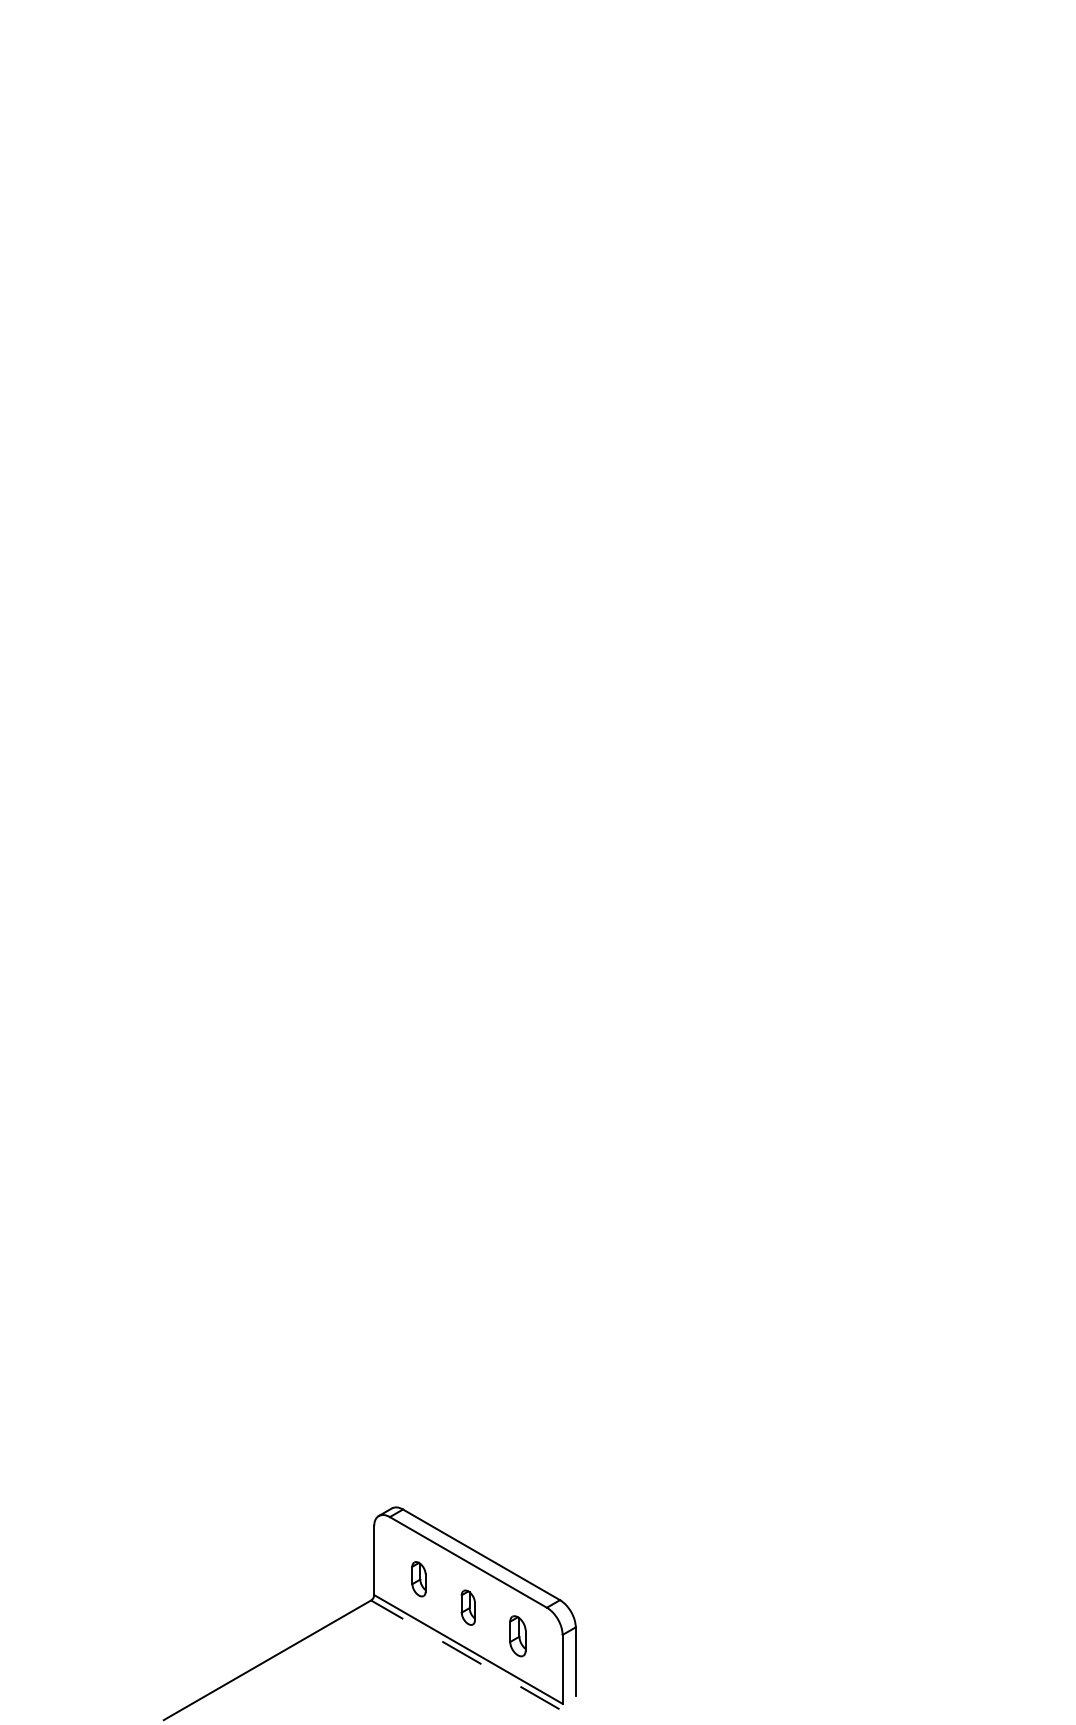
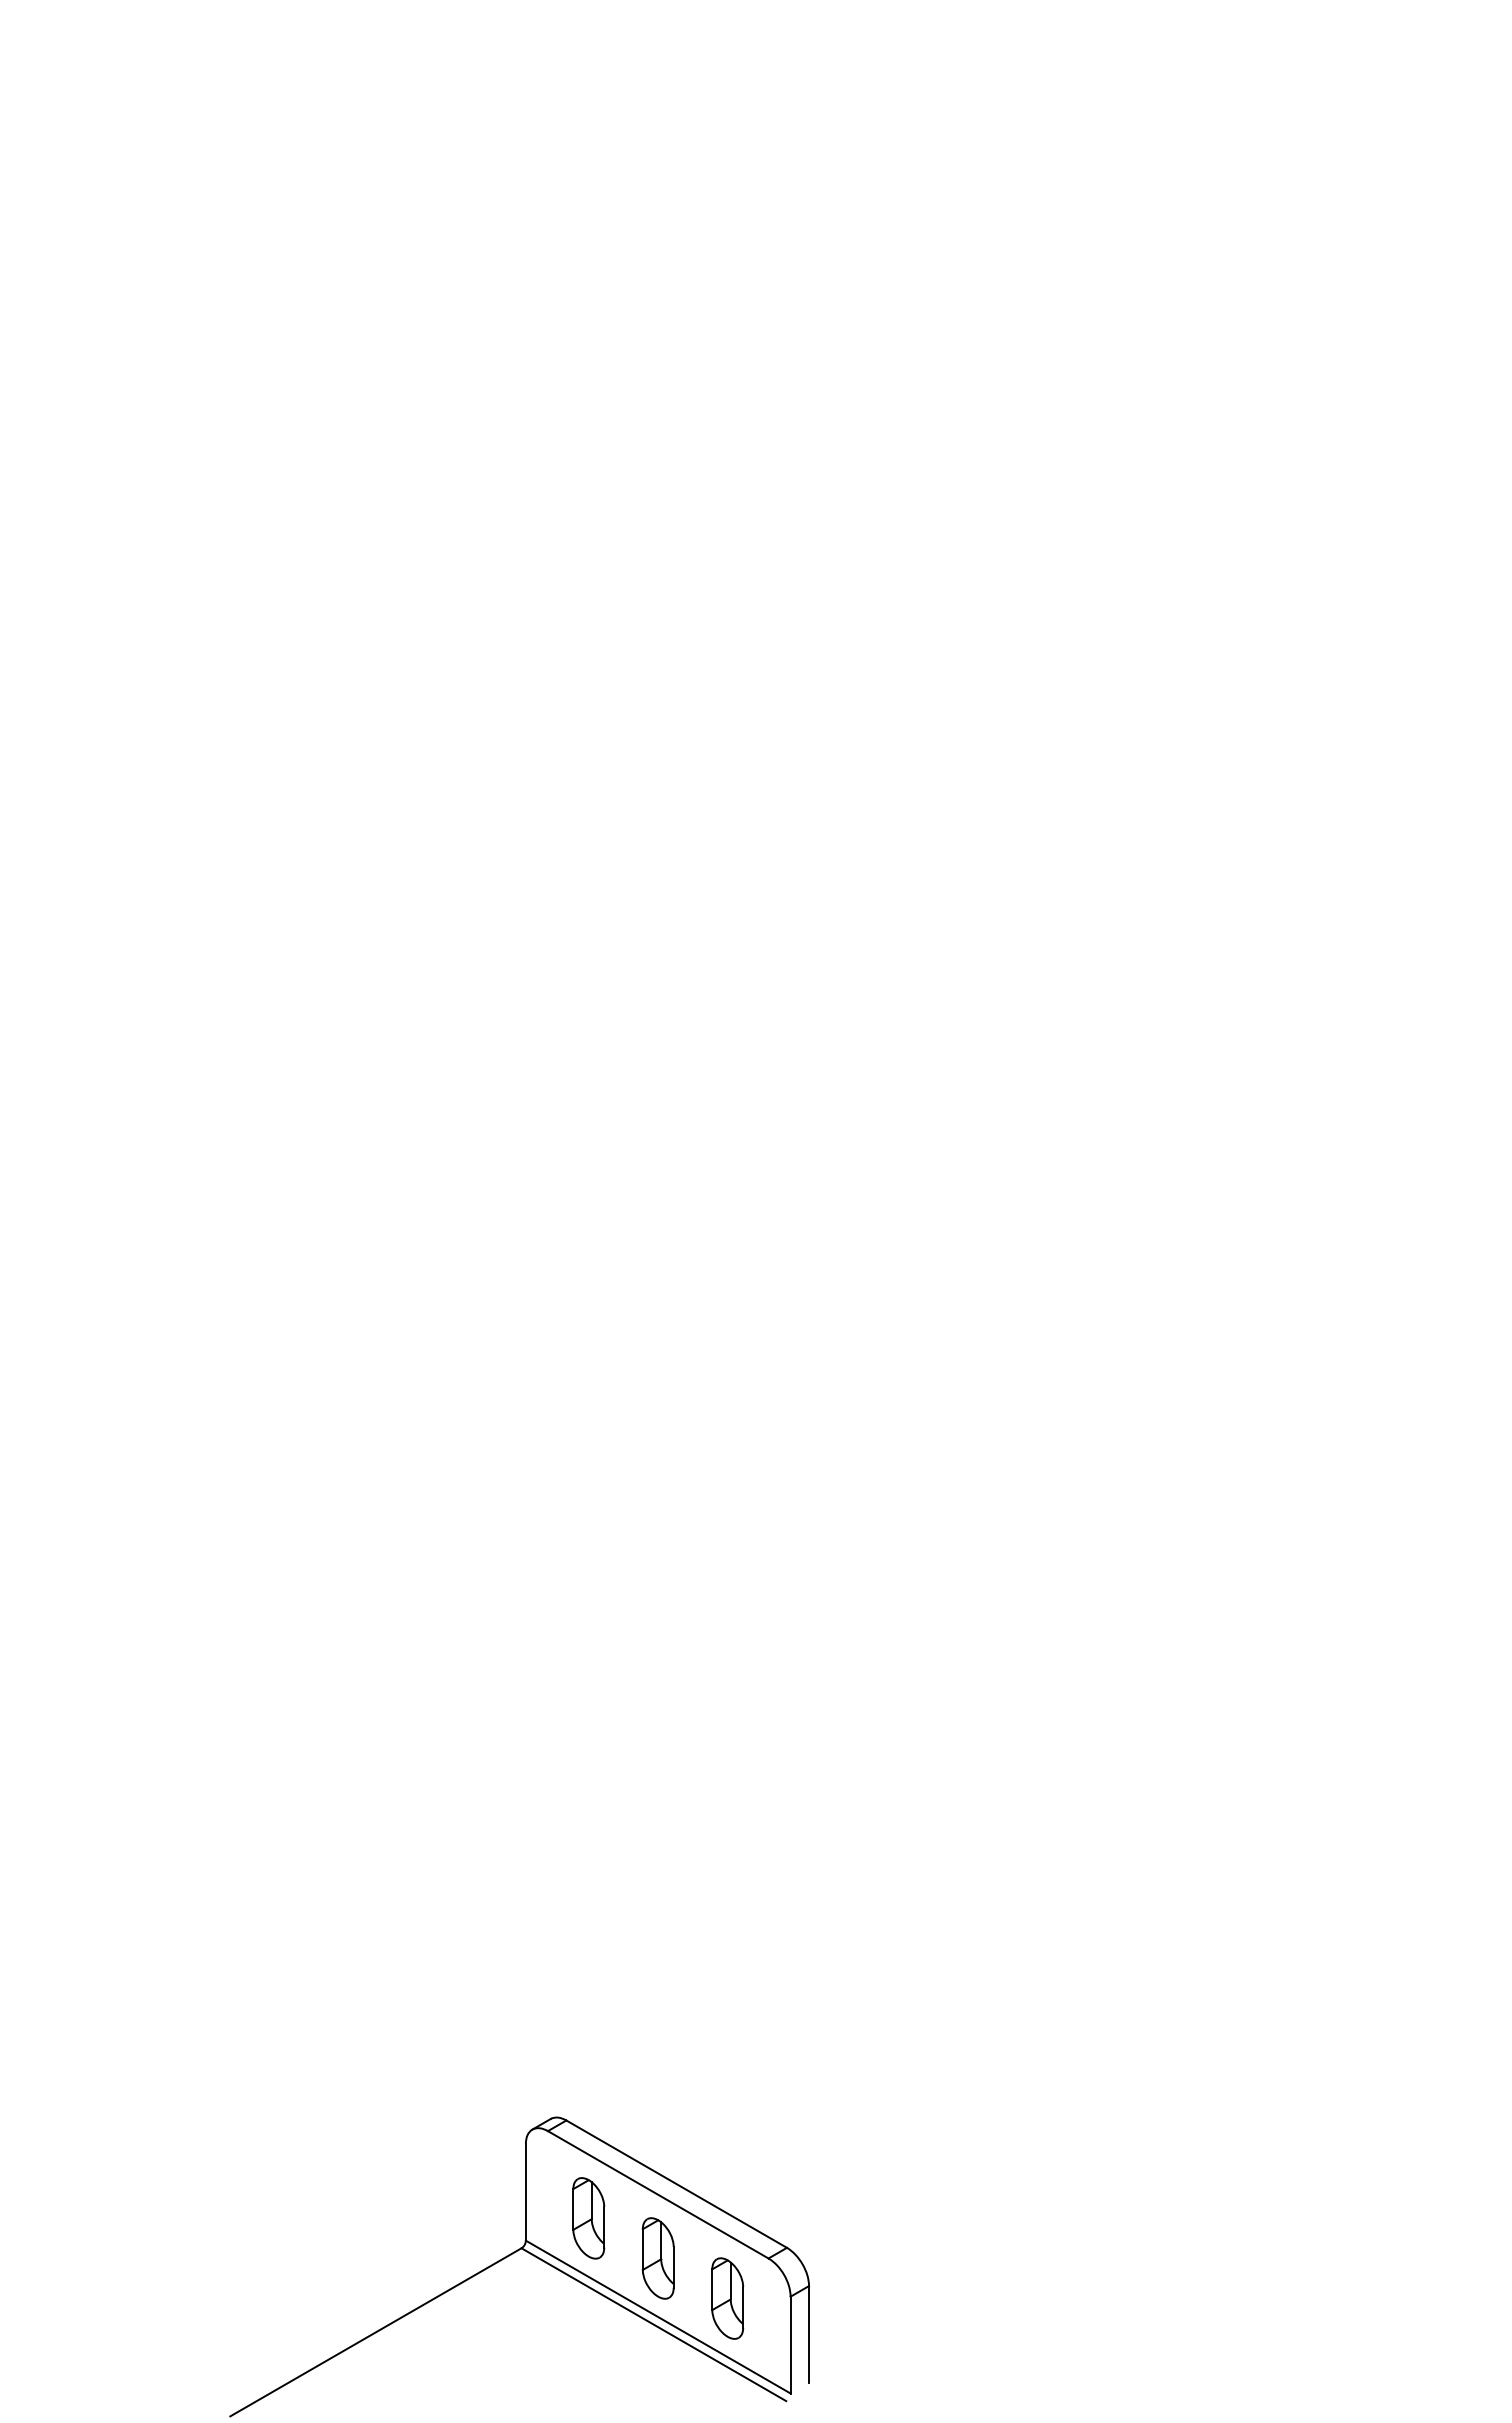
part: (418, 1579) -> (588, 2218), size x1.67
part: (467, 1607) -> (657, 2258), size x1.67
part: (517, 1636) -> (727, 2298), size x1.43
line: (465, 1654) -> (653, 2324), dashed -> solid

